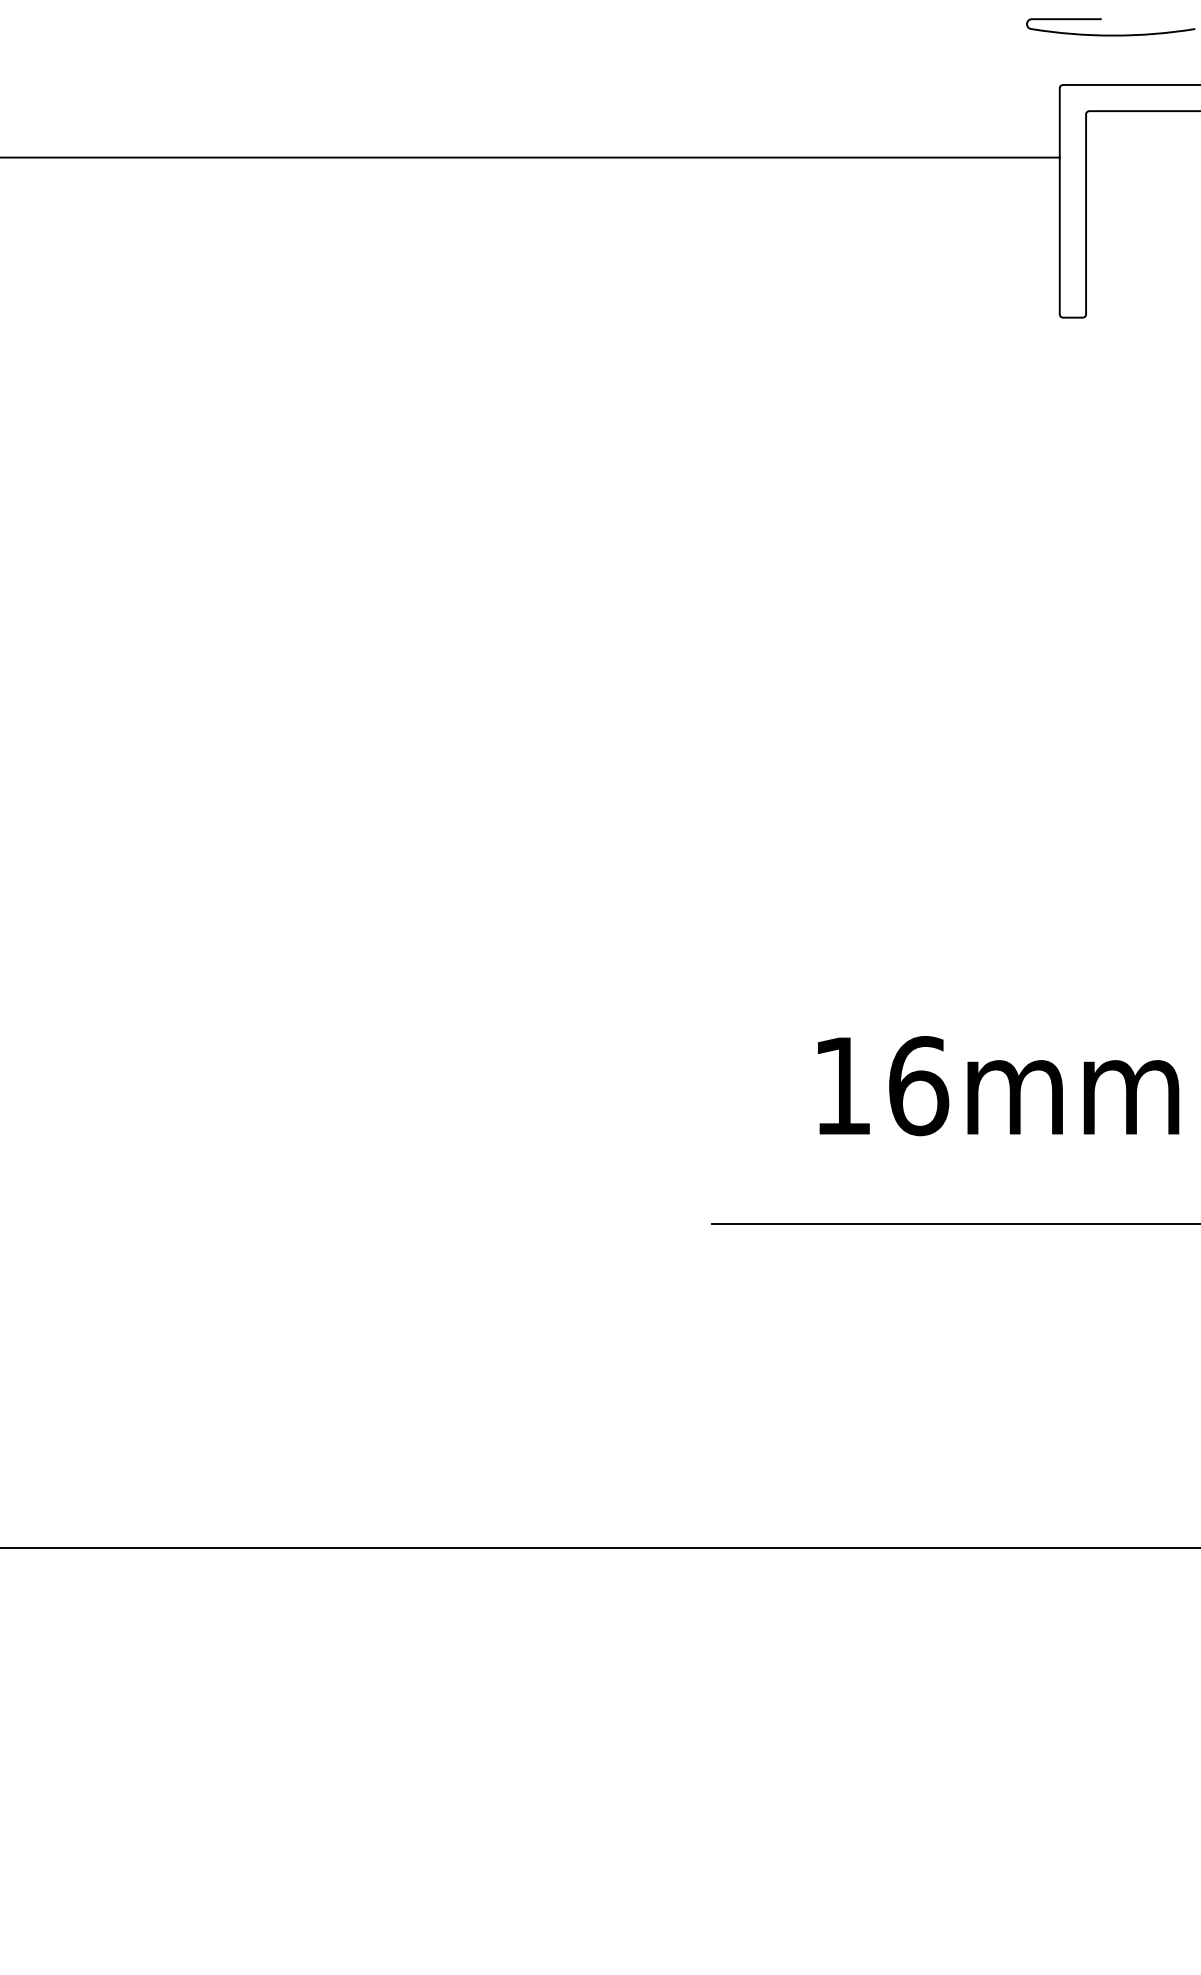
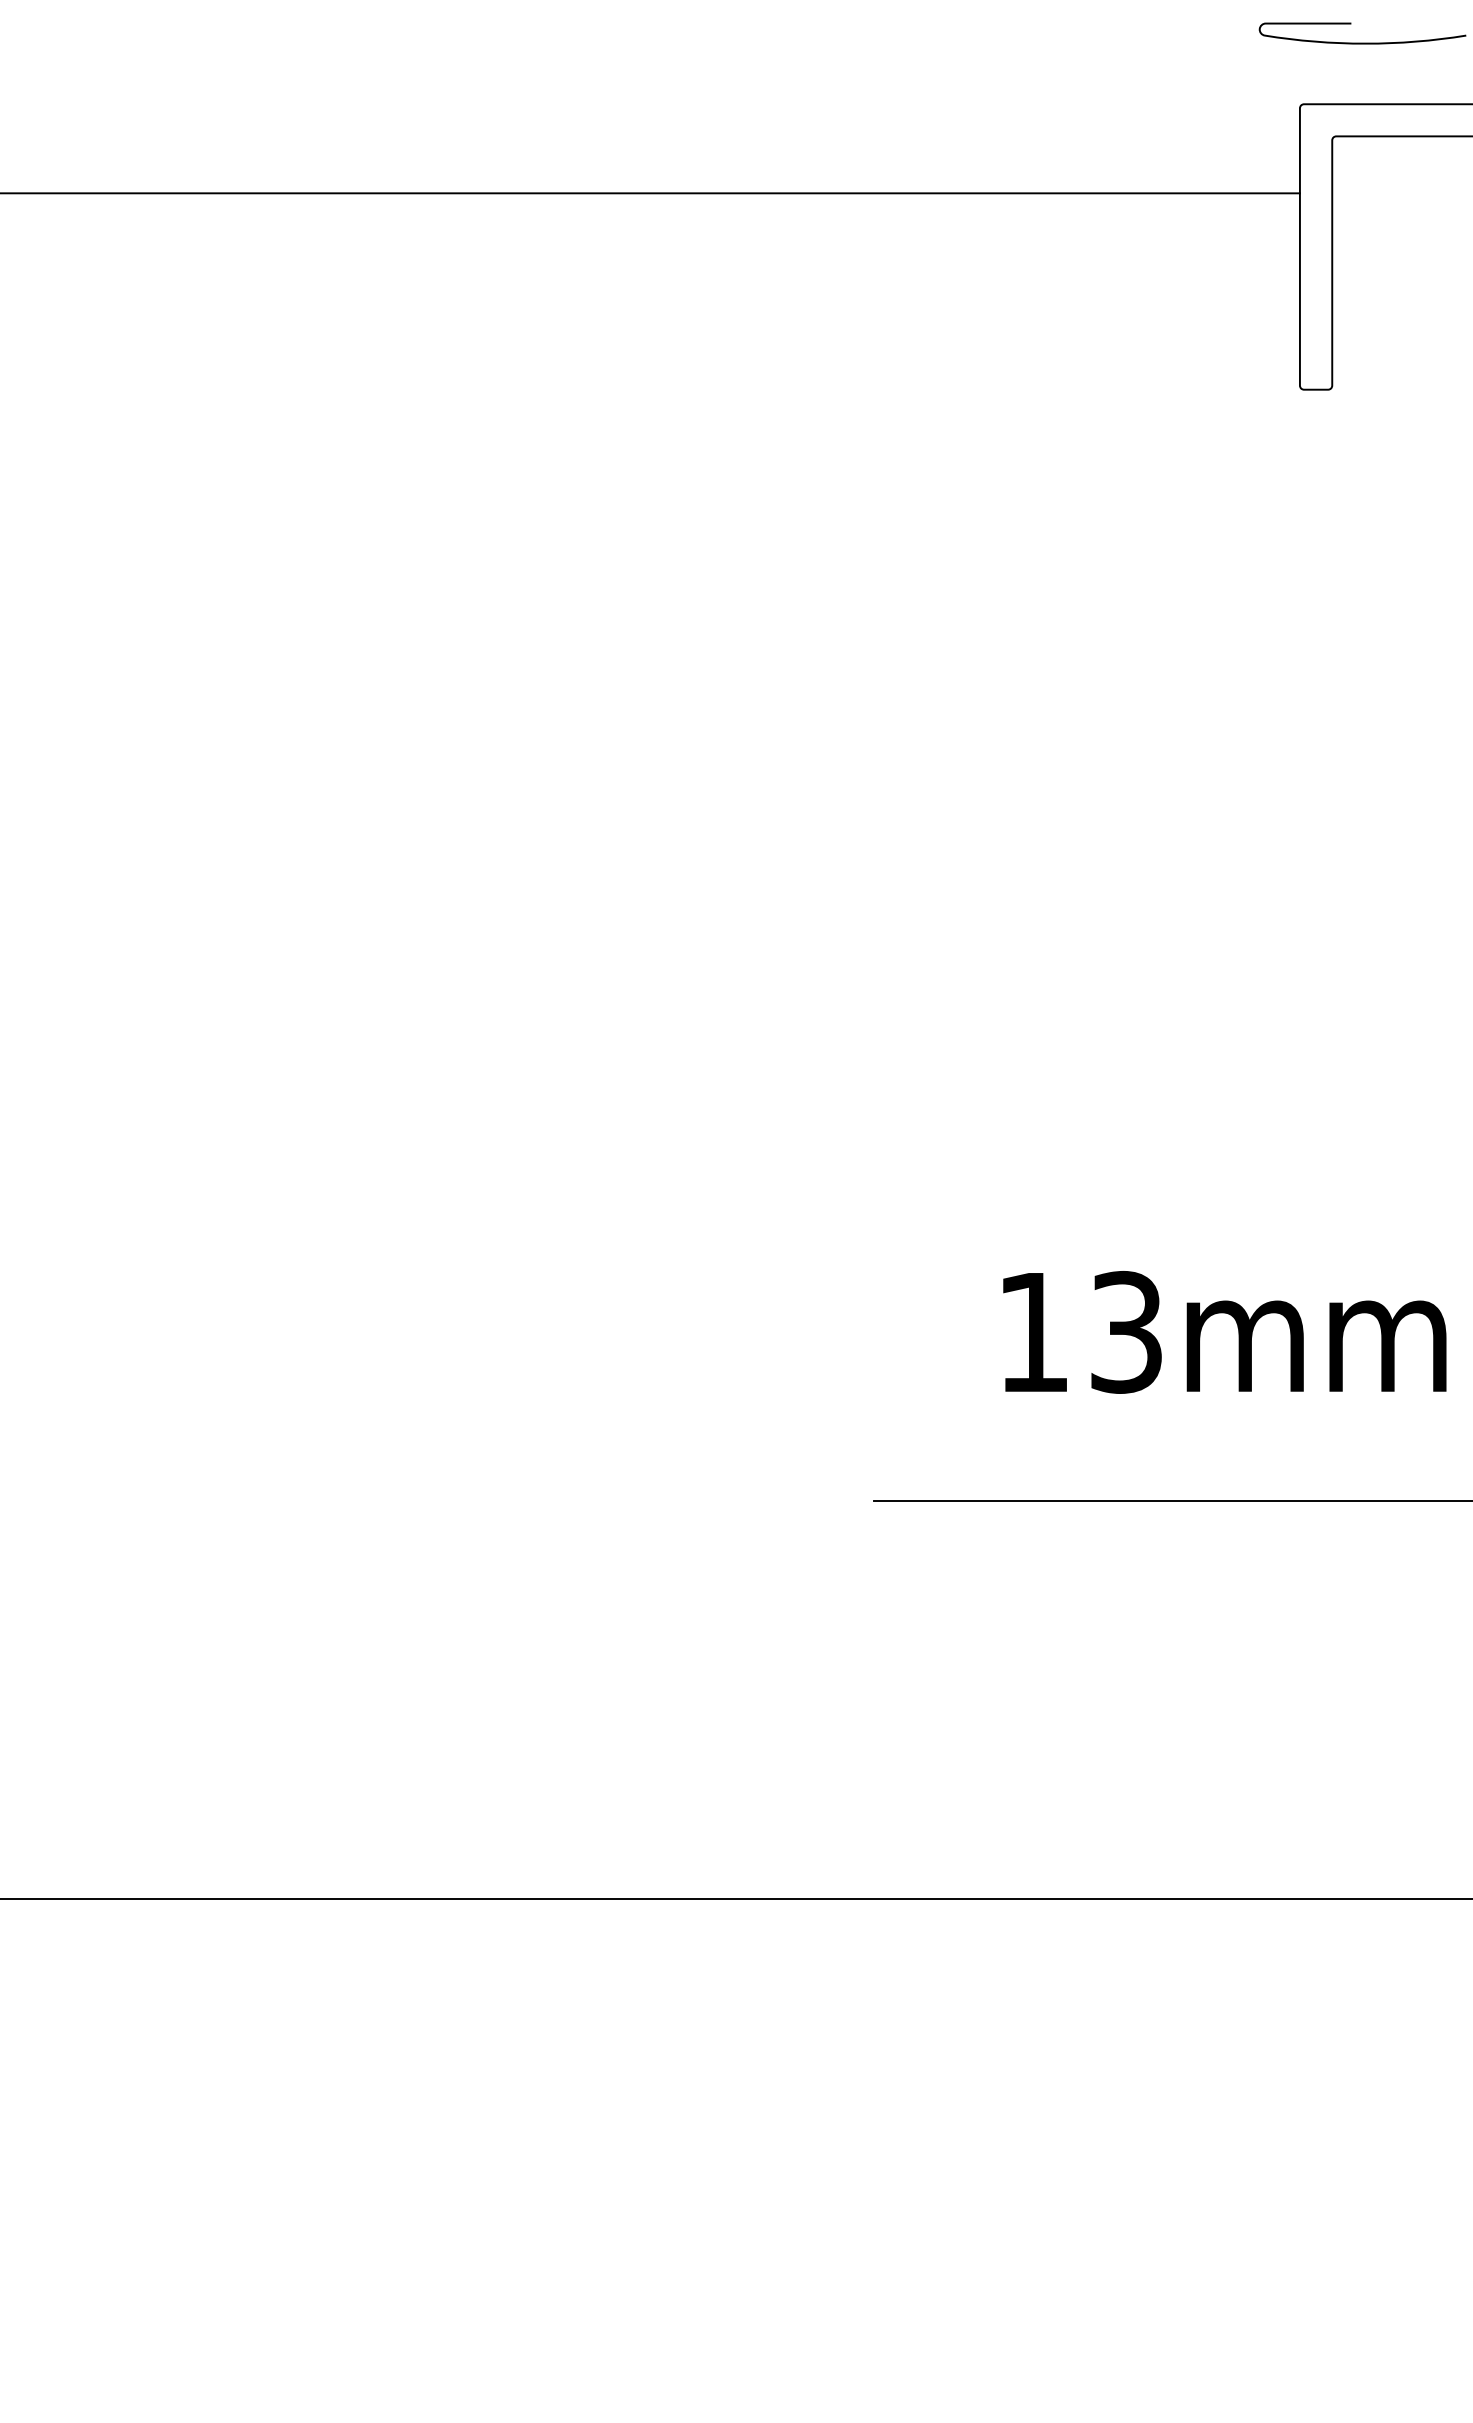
text: (919, 1086) -> (1127, 1332), 16mm -> 13mm

